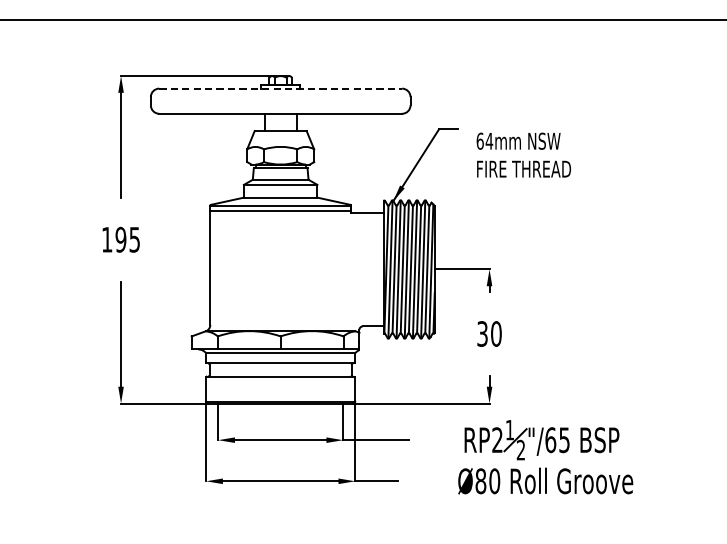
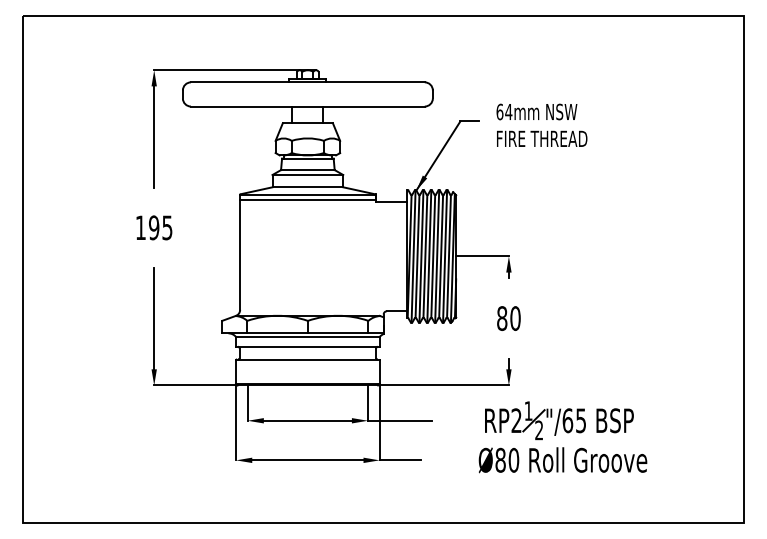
line: (280, 88) -> (307, 82), dashed -> solid
text: (523, 154) -> (541, 124), moved
text: (482, 333) -> (502, 318), 30 -> 80

